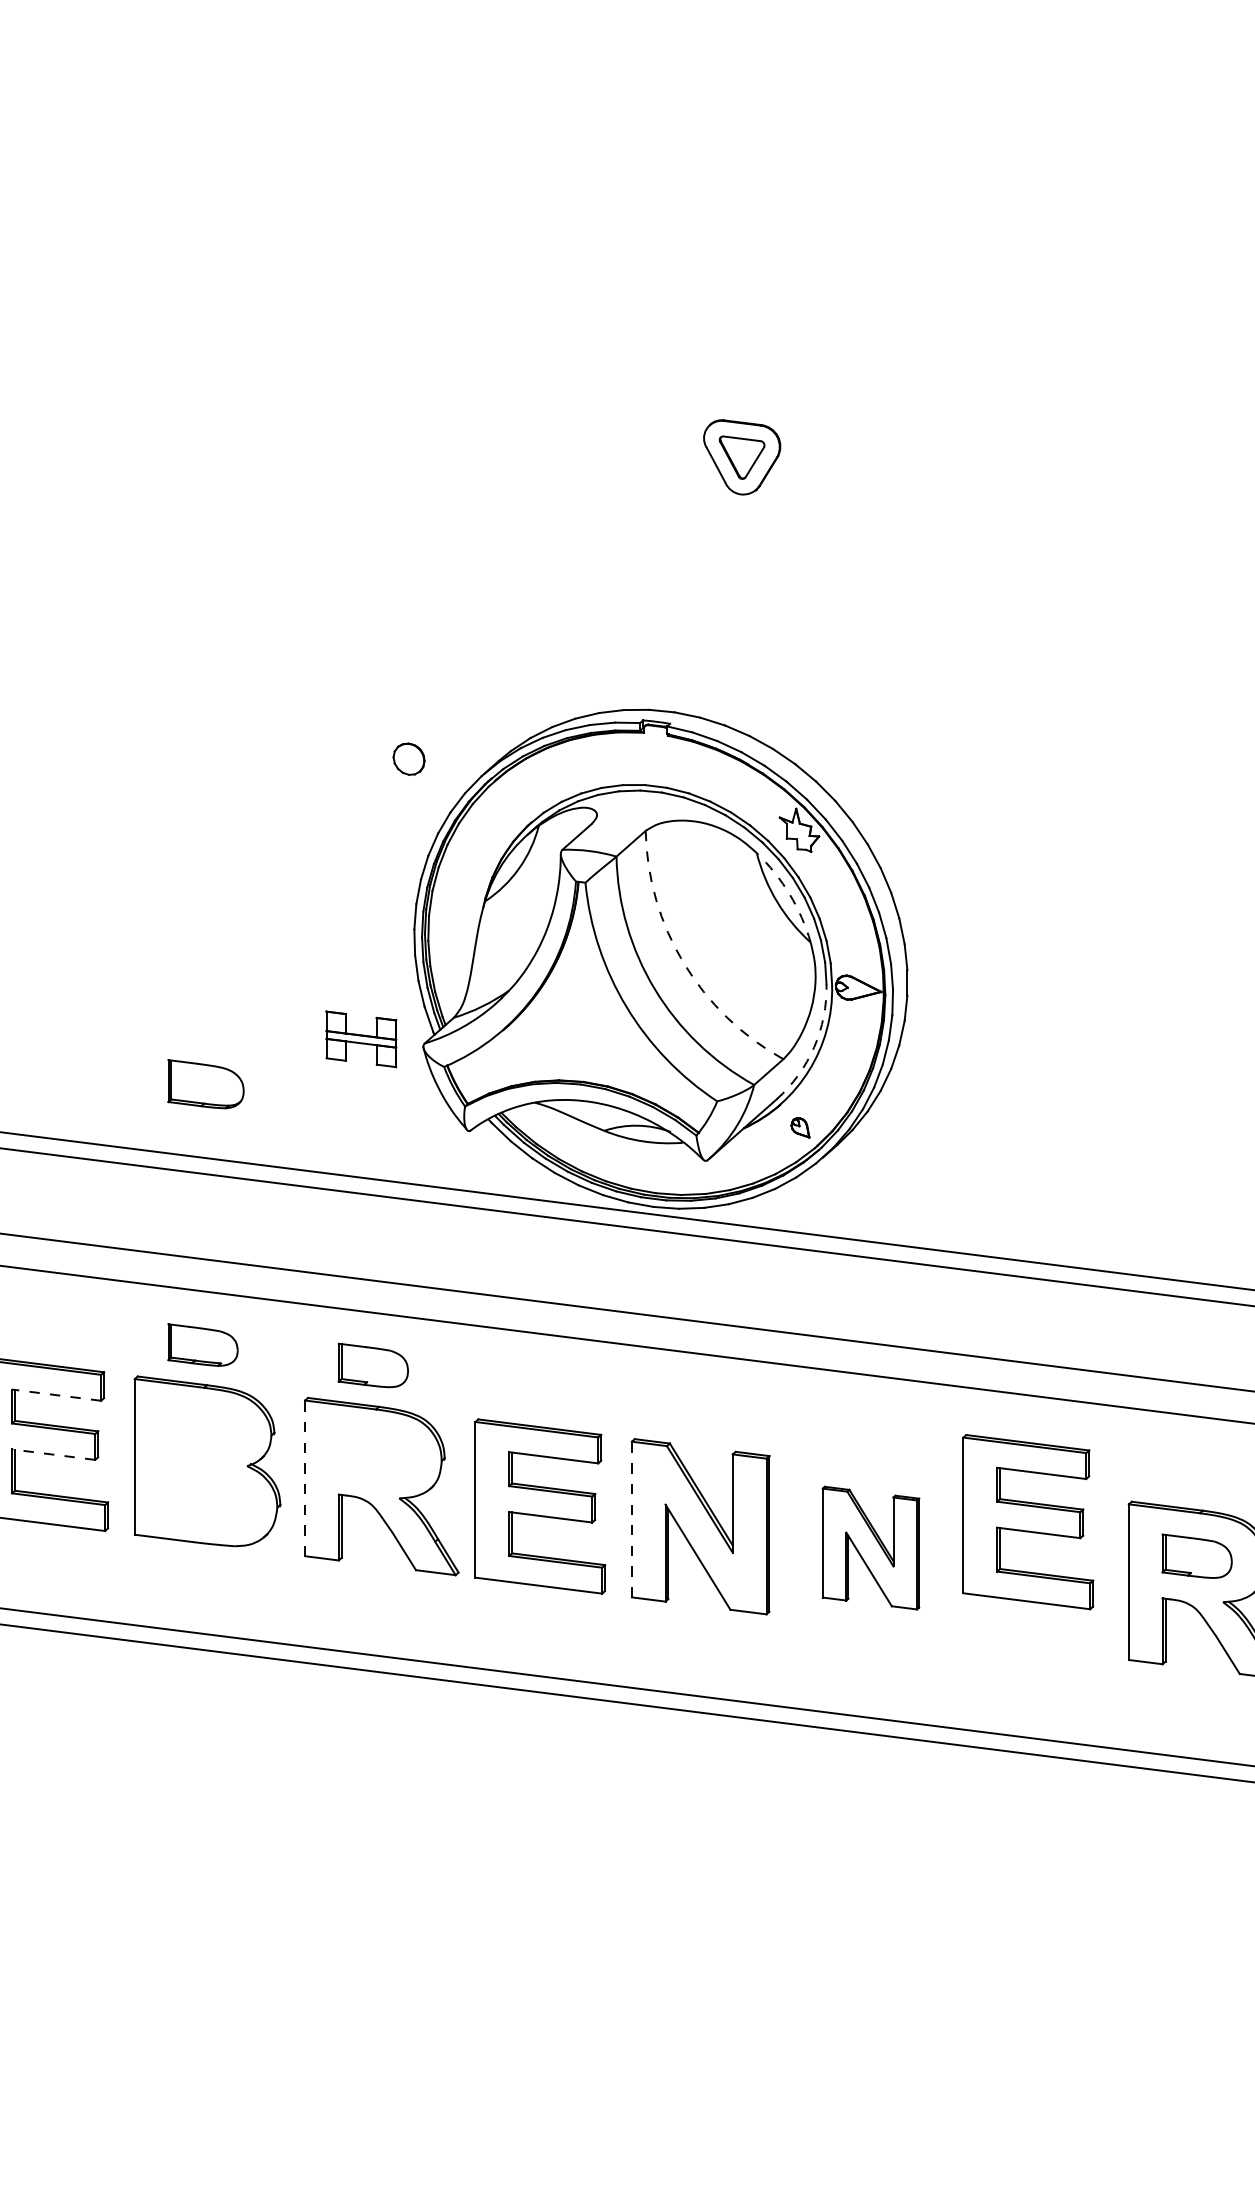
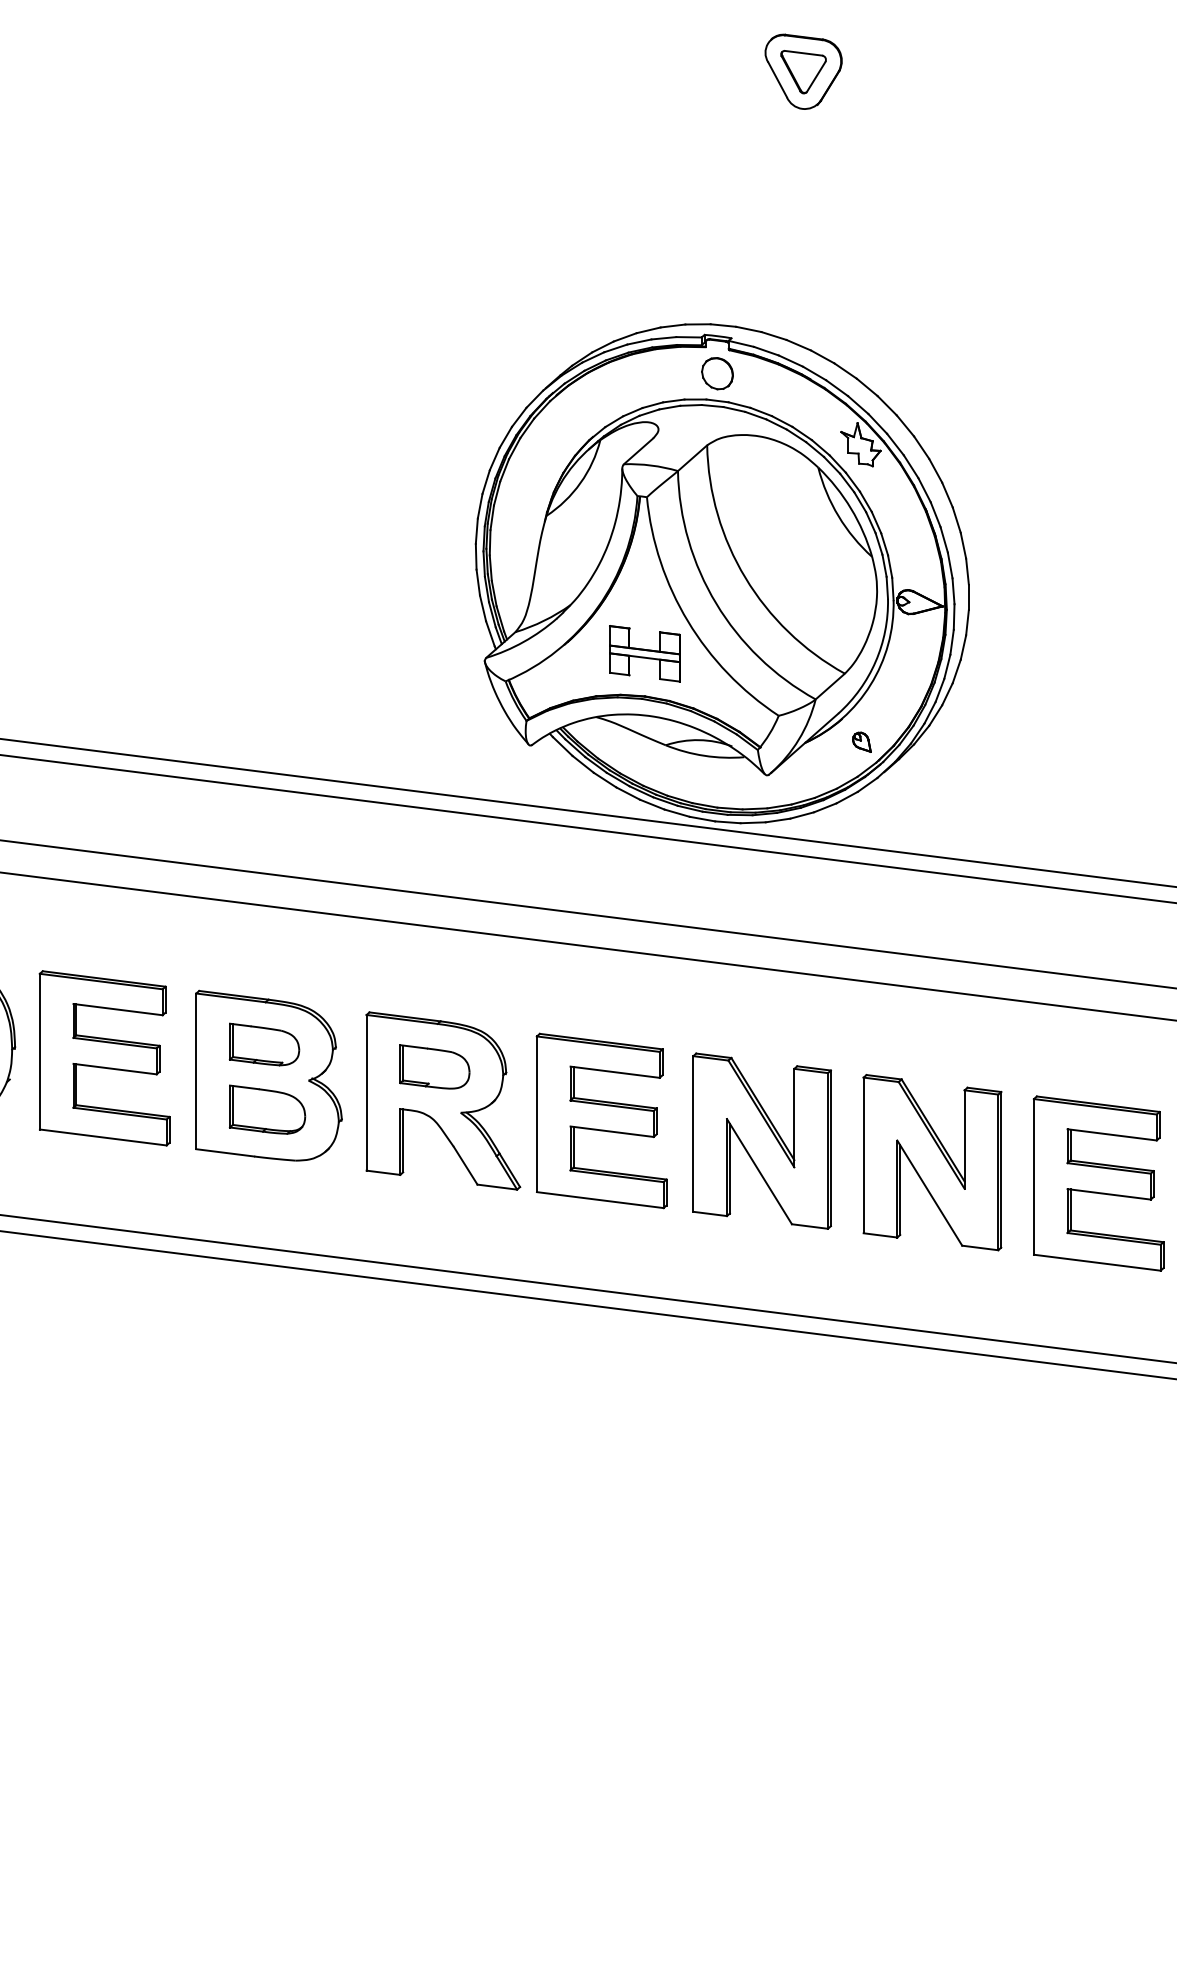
part: (408, 758) -> (716, 372), moved
arc: (789, 894) -> (850, 508), dashed -> solid
arc: (684, 963) -> (745, 577), dashed -> solid
part: (361, 1039) -> (644, 653), moved
arc: (814, 1047) -> (875, 661), dashed -> solid
part: (205, 1084) -> (266, 1109), moved
part: (202, 1344) -> (263, 1043), moved
part: (372, 1365) -> (433, 1066), moved
line: (56, 1395) -> (117, 1009), dashed -> solid
line: (53, 1454) -> (114, 1068), dashed -> solid
line: (305, 1478) -> (366, 1092), dashed -> solid
line: (631, 1519) -> (692, 1133), dashed -> solid
part: (1028, 1522) -> (1098, 1183), moved
part: (870, 1547) -> (931, 1161), size x1.43

